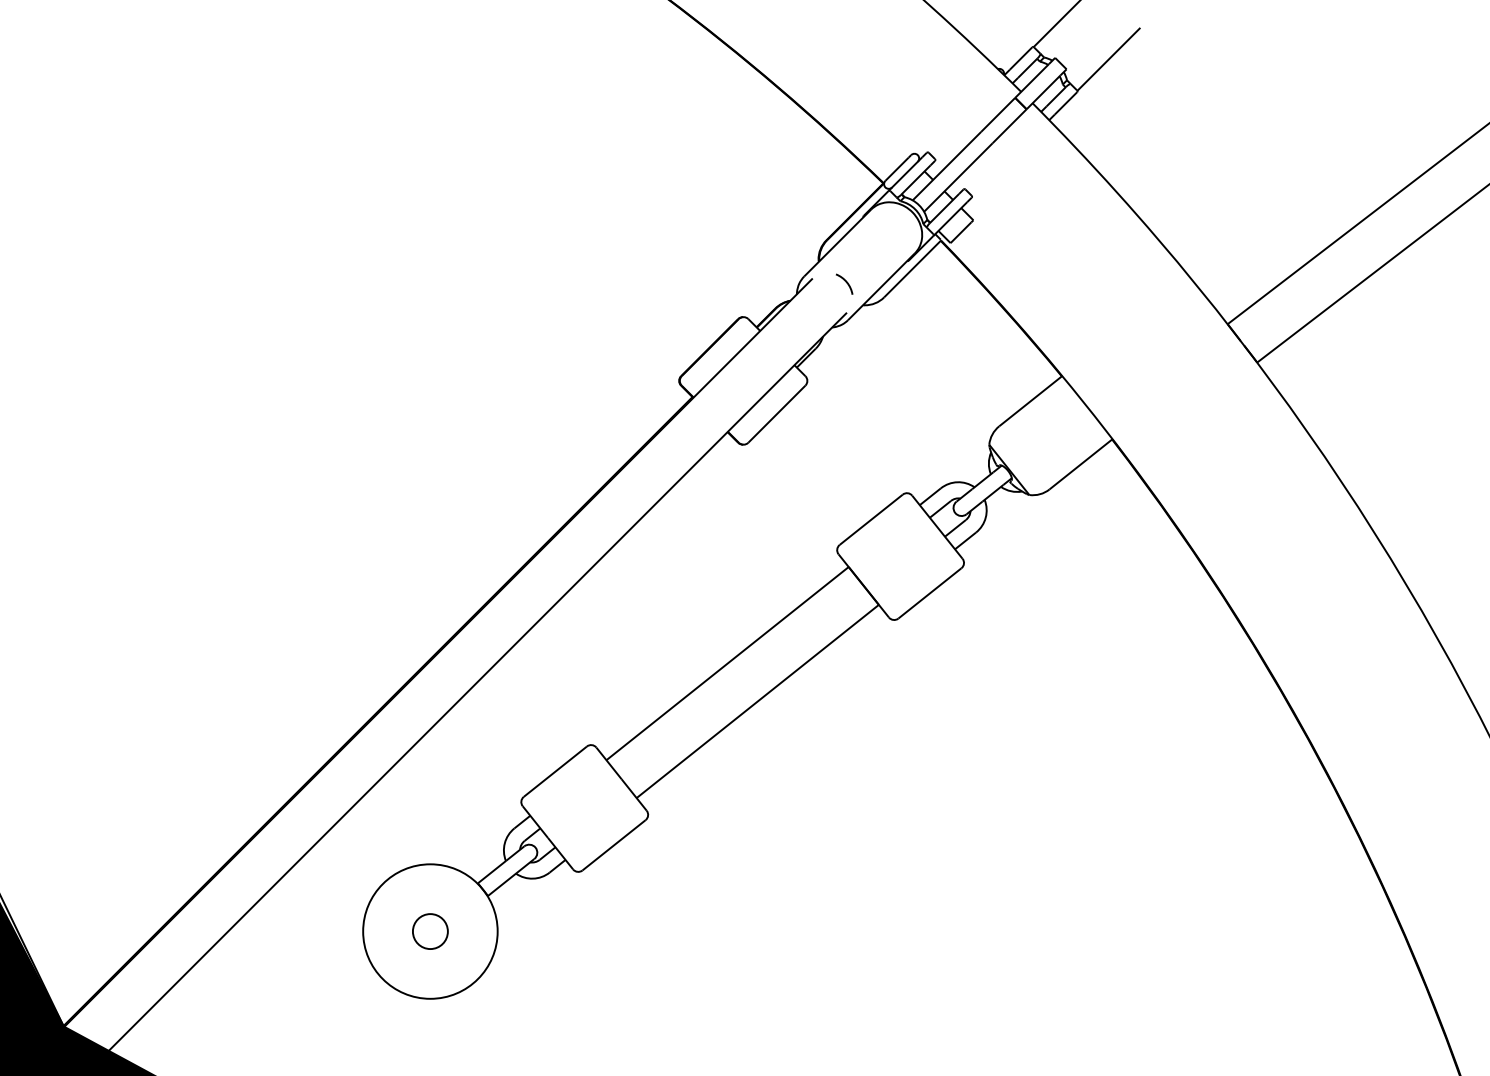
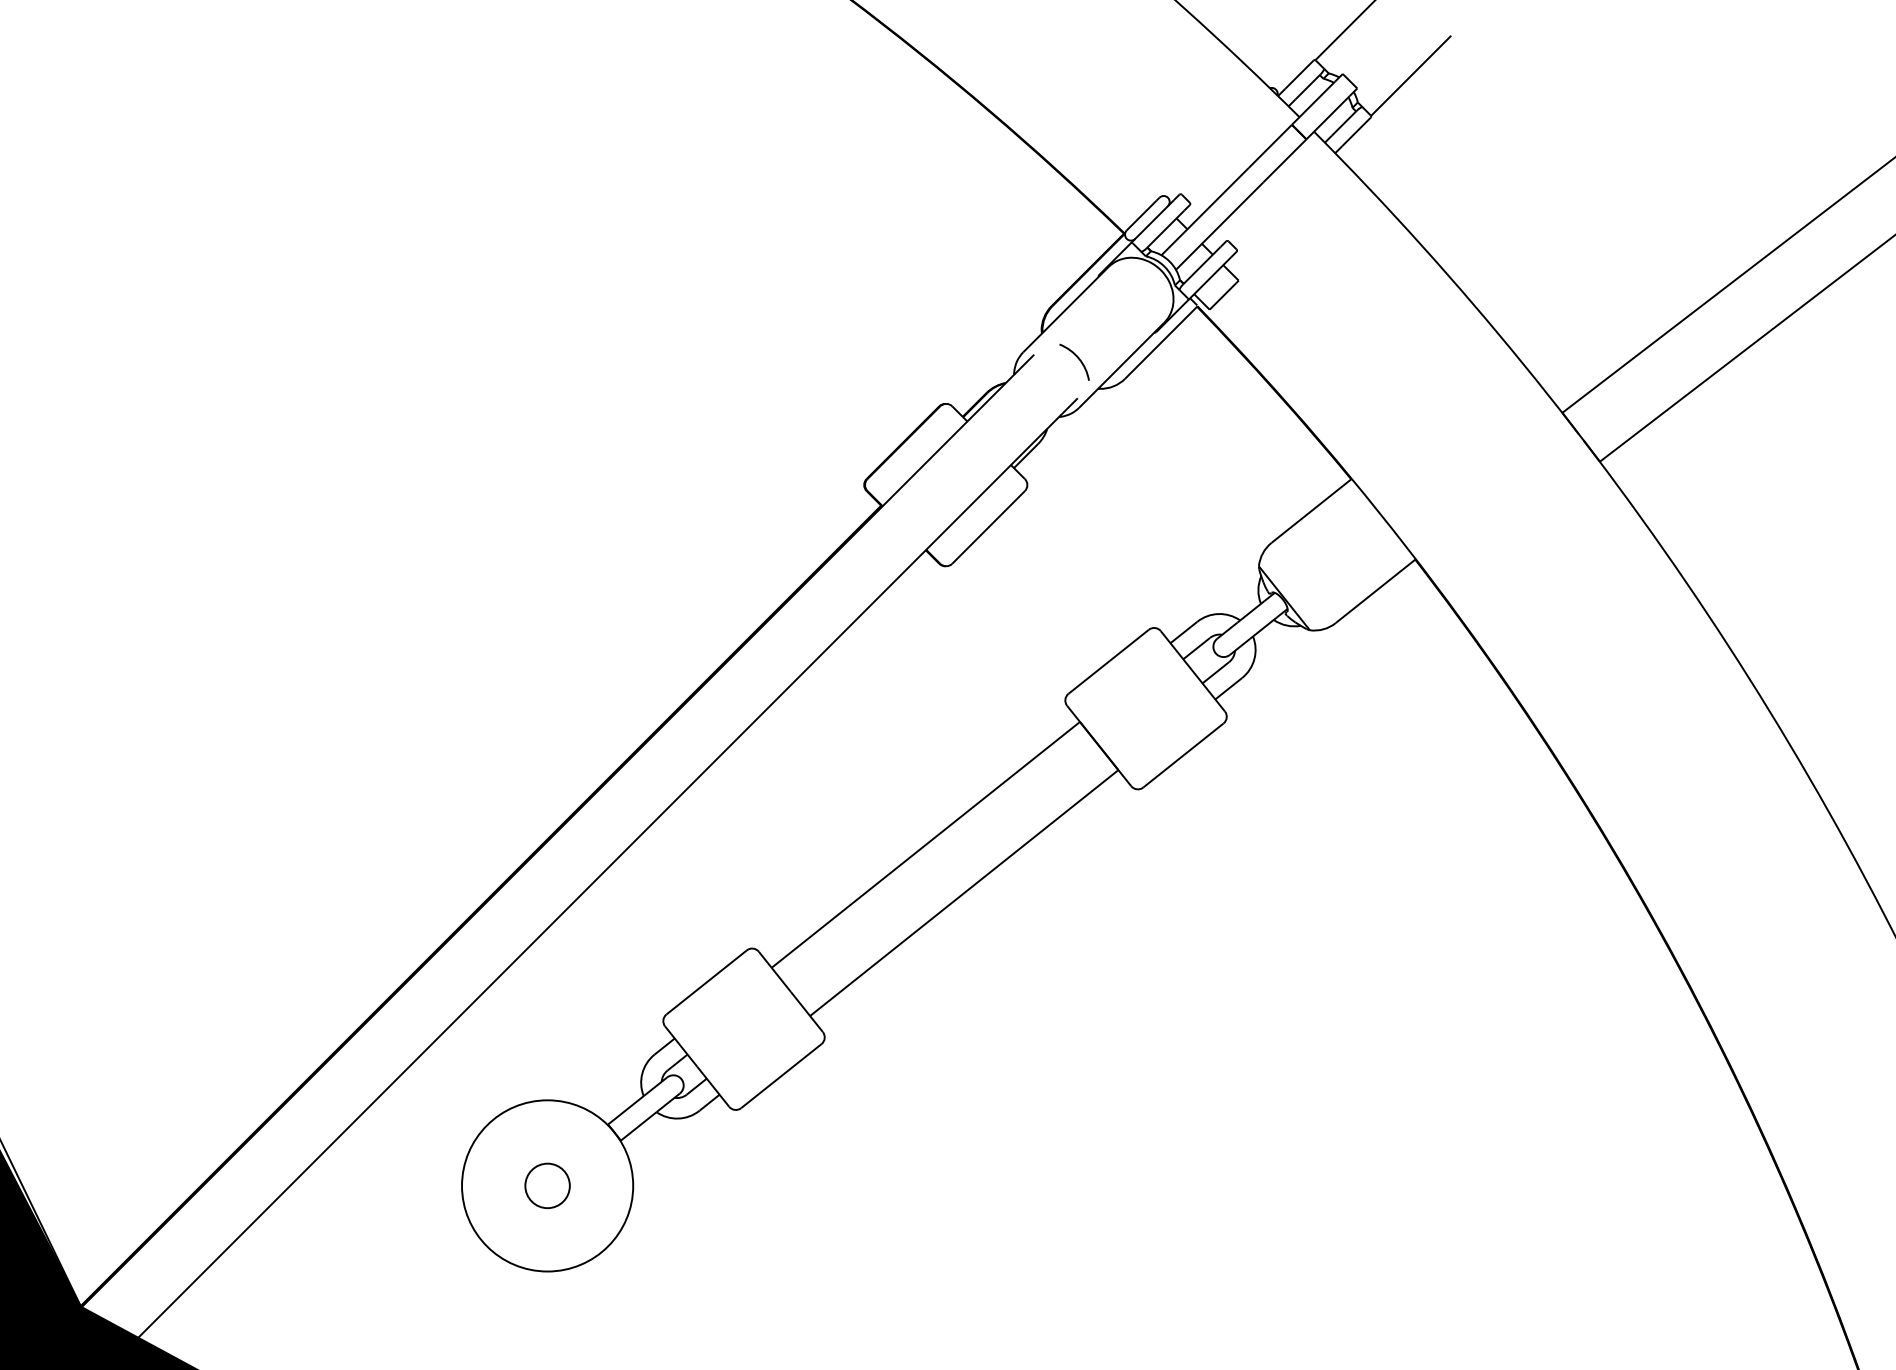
part: (844, 283) -> (1074, 361), size x1.4

